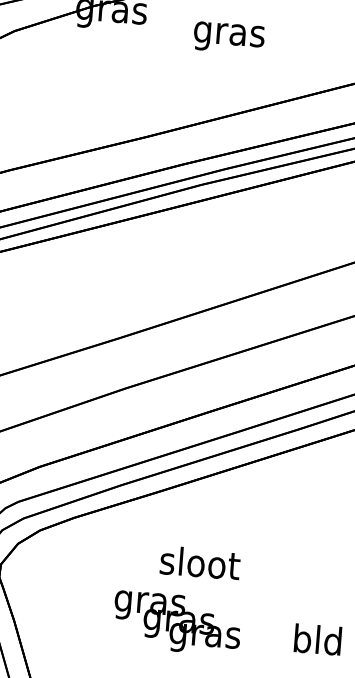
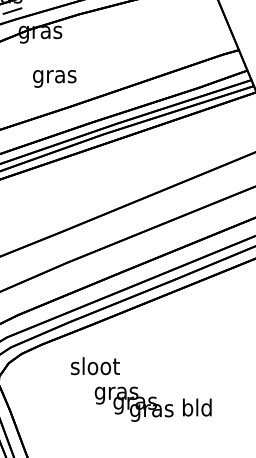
text: (228, 37) -> (54, 78), moved
text: (200, 563) -> (95, 366), moved
text: (176, 621) -> (133, 403), moved

